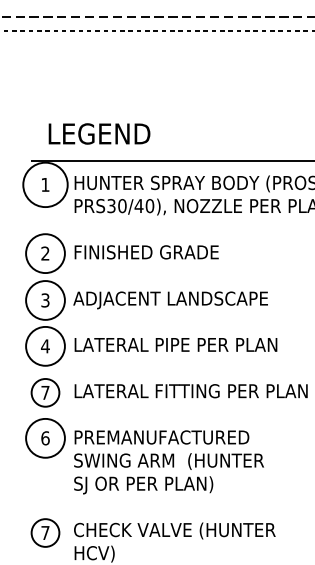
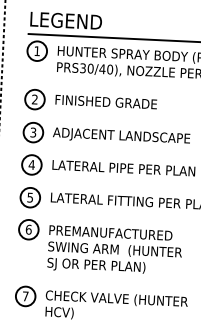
text: (99, 133) -> (66, 20), moved
circle: (45, 184) -> (37, 50), size x0.62
circle: (45, 253) -> (34, 99), size x0.71
circle: (45, 300) -> (33, 132), size x0.71
circle: (45, 346) -> (31, 165), size x0.71
text: (45, 392) -> (30, 197), 7 -> 5
circle: (45, 438) -> (28, 229), size x0.71

